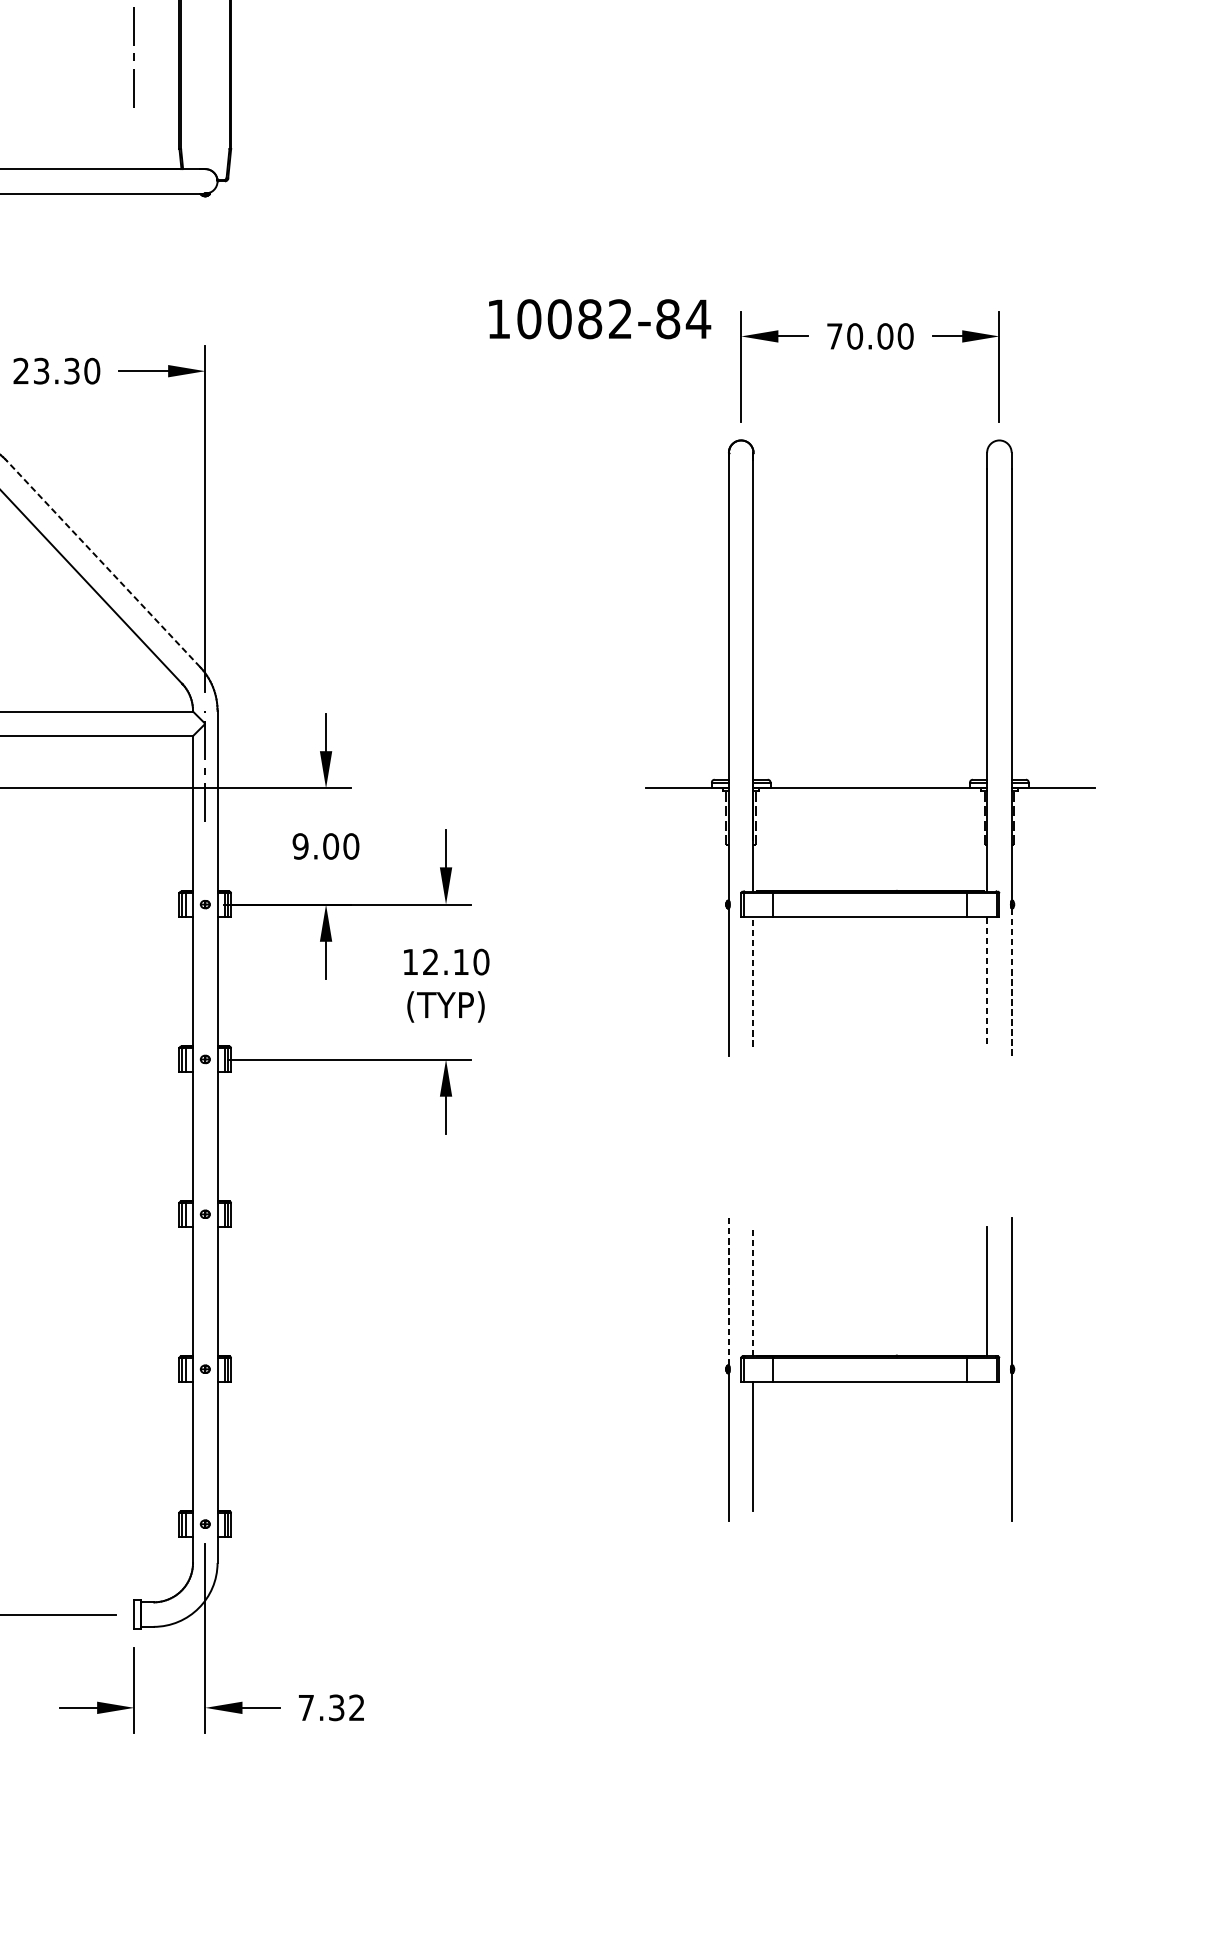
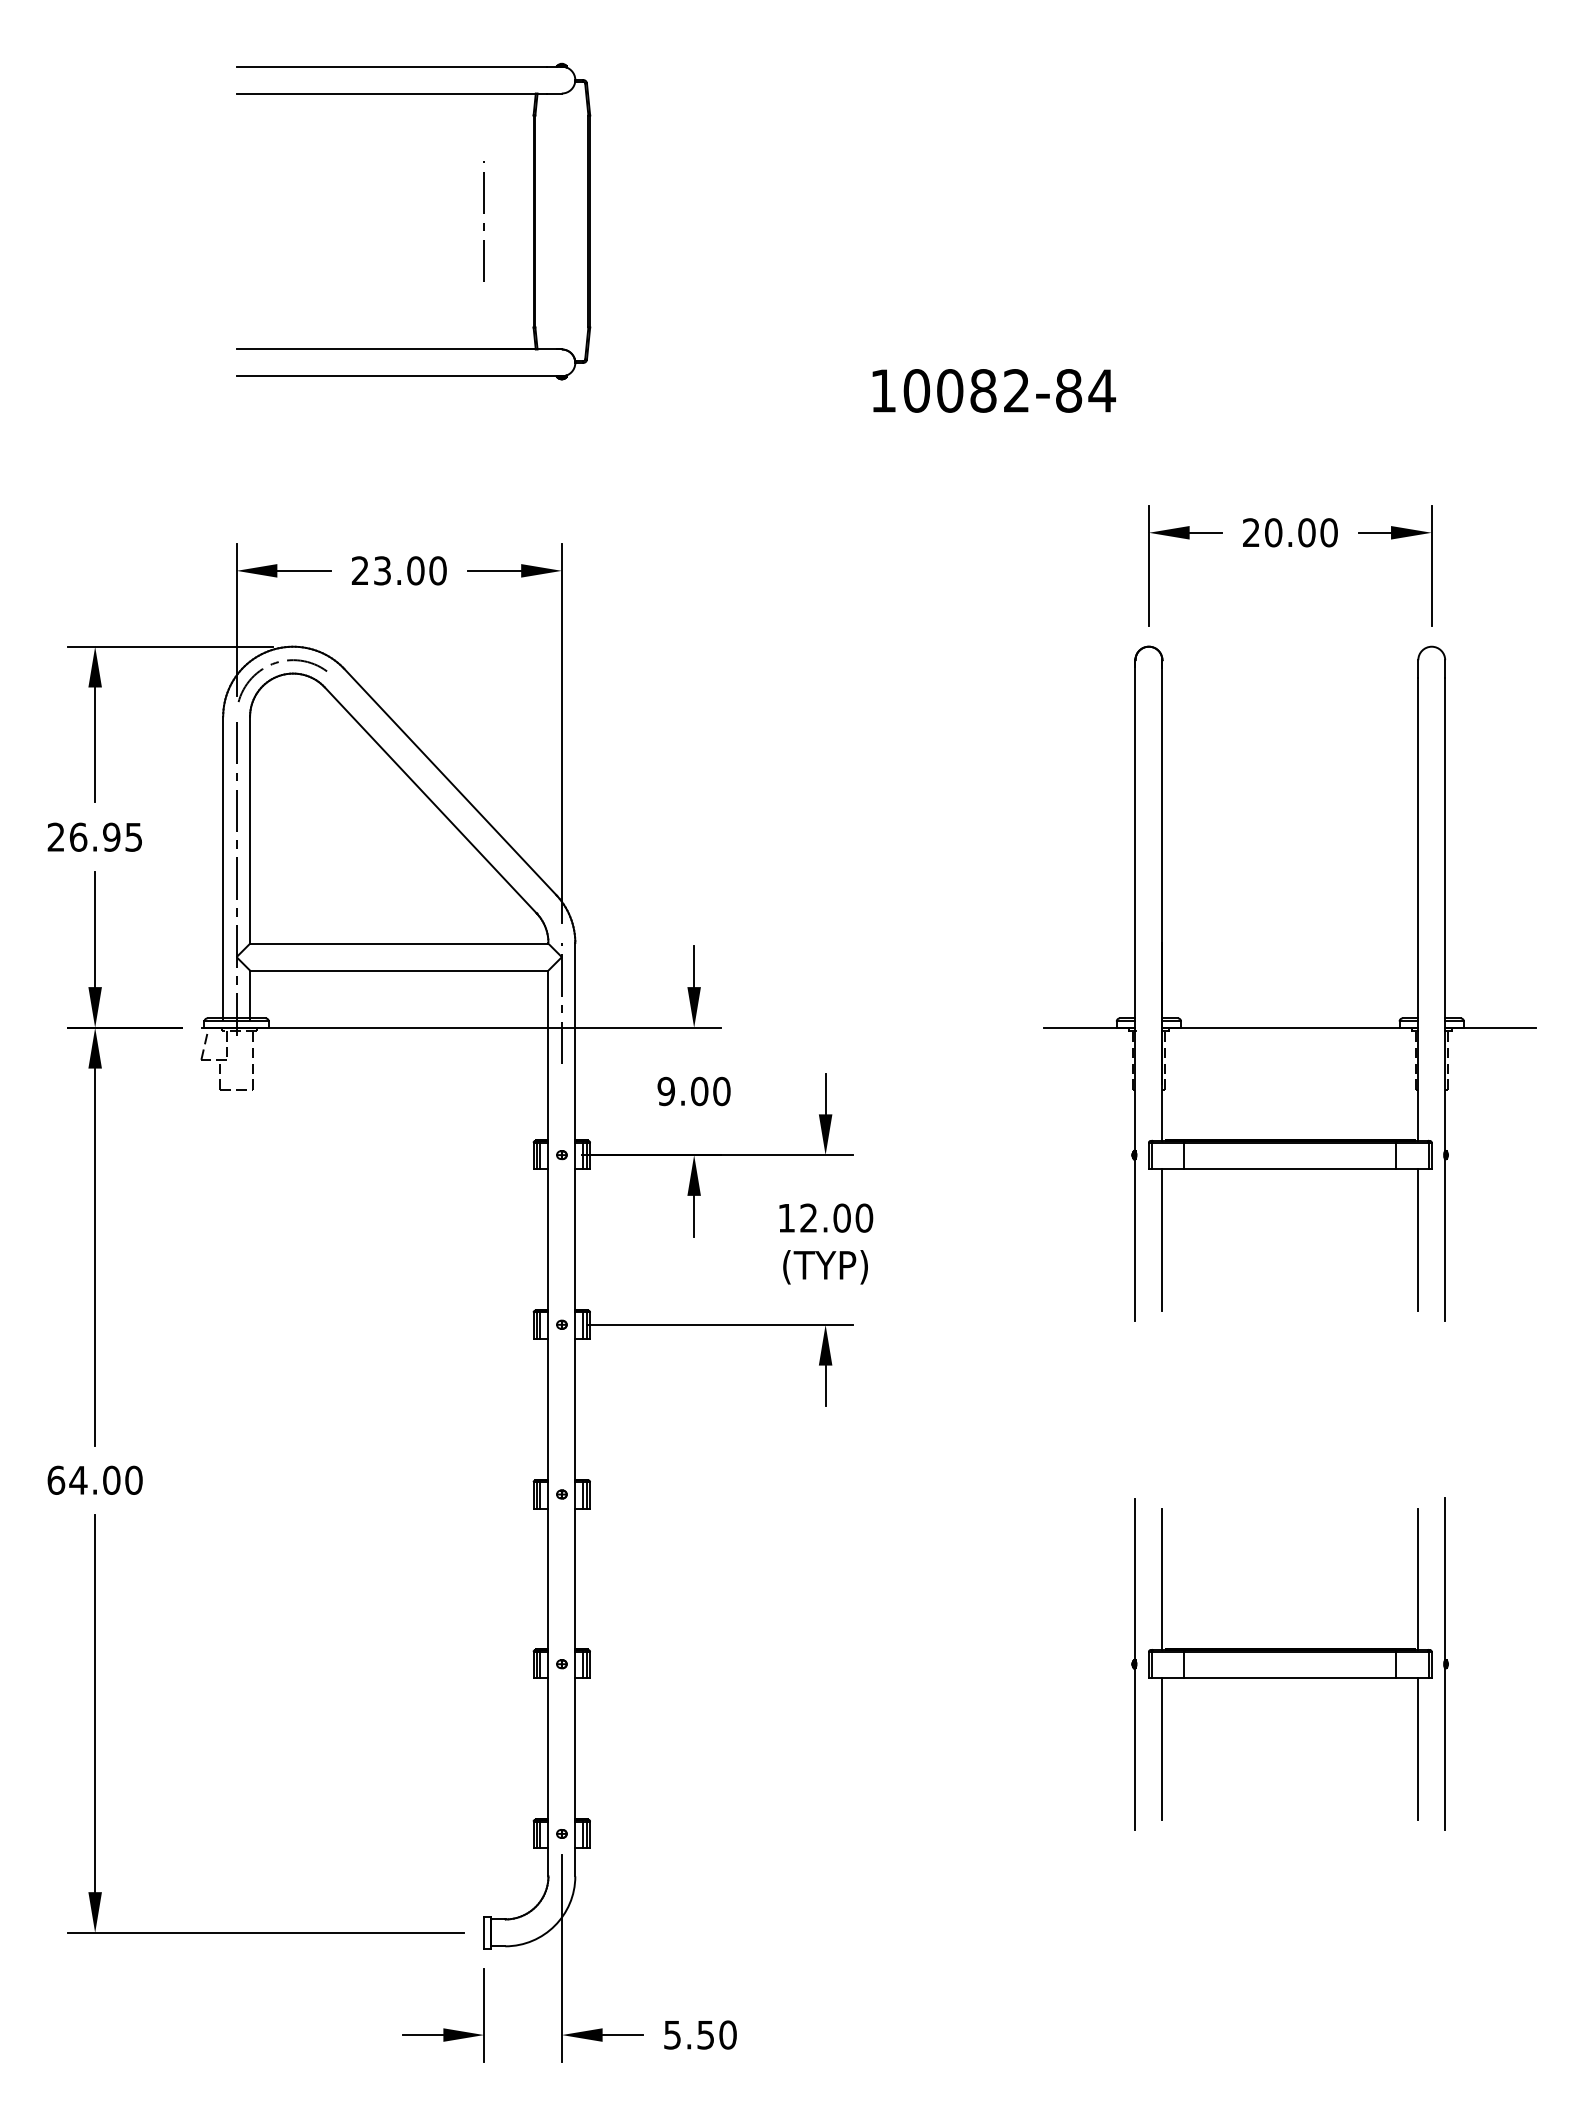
text: (599, 318) -> (993, 390), moved
text: (834, 336) -> (1251, 532), 70.00 -> 20.00
text: (71, 370) -> (415, 570), 23.30 -> 23.00
line: (102, 563) -> (449, 781), dashed -> solid
text: (460, 961) -> (841, 1217), 12.10 -> 12.00
line: (753, 981) -> (1162, 1239), dashed -> solid
line: (987, 981) -> (1418, 1239), dashed -> solid
line: (1011, 981) -> (1445, 1239), dashed -> solid
line: (728, 1291) -> (1135, 1579), dashed -> solid
line: (753, 1291) -> (1162, 1579), dashed -> solid
line: (987, 1446) -> (1418, 1748), added
text: (331, 1707) -> (700, 2034), 7.32 -> 5.50

